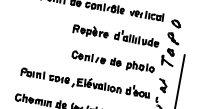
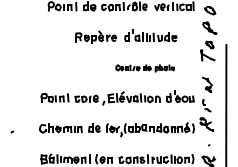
part: (116, 35) -> (126, 36), moved
part: (113, 62) -> (145, 68), size x0.6

